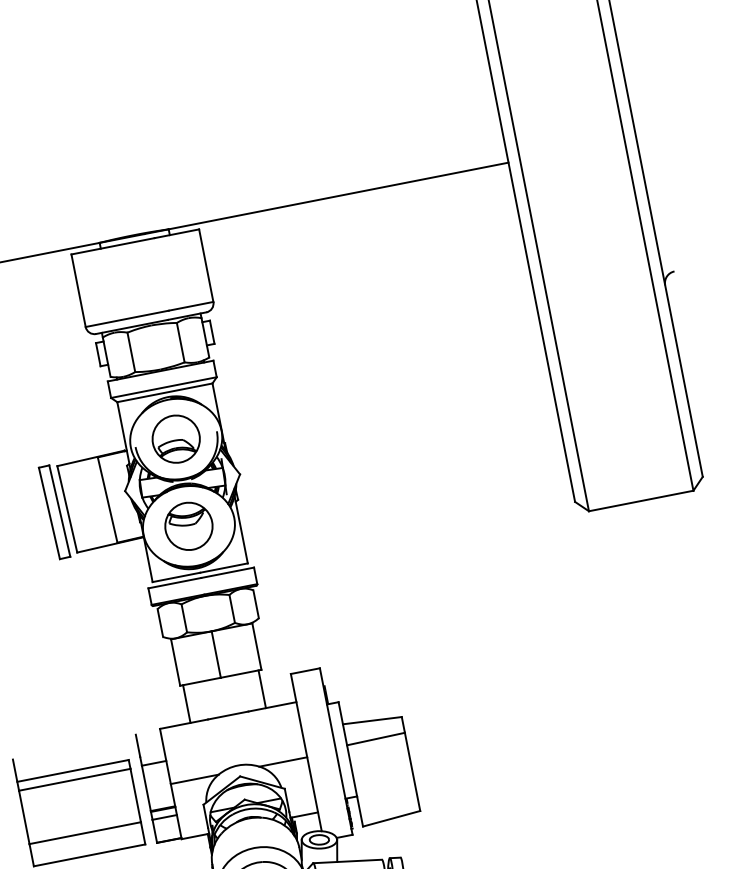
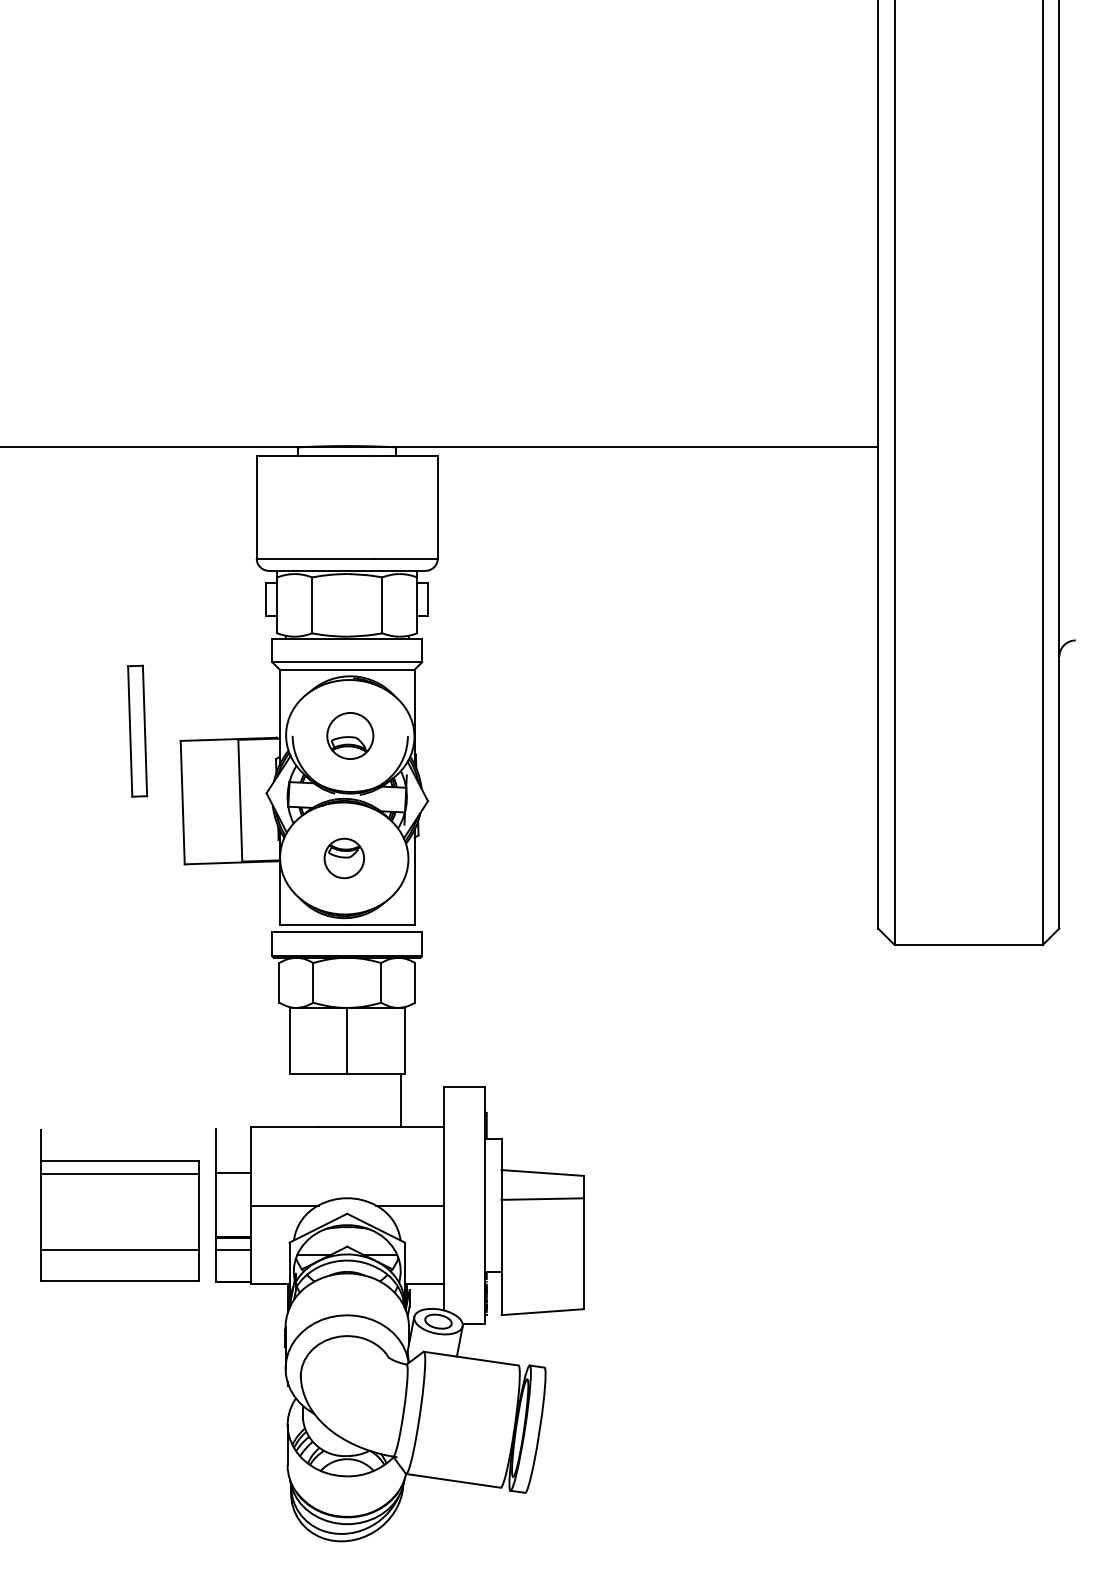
part: (176, 438) -> (350, 735), size x0.7
part: (54, 511) -> (137, 730), moved
part: (189, 526) -> (344, 858), size x0.6
line: (186, 704) -> (293, 1100), removed

